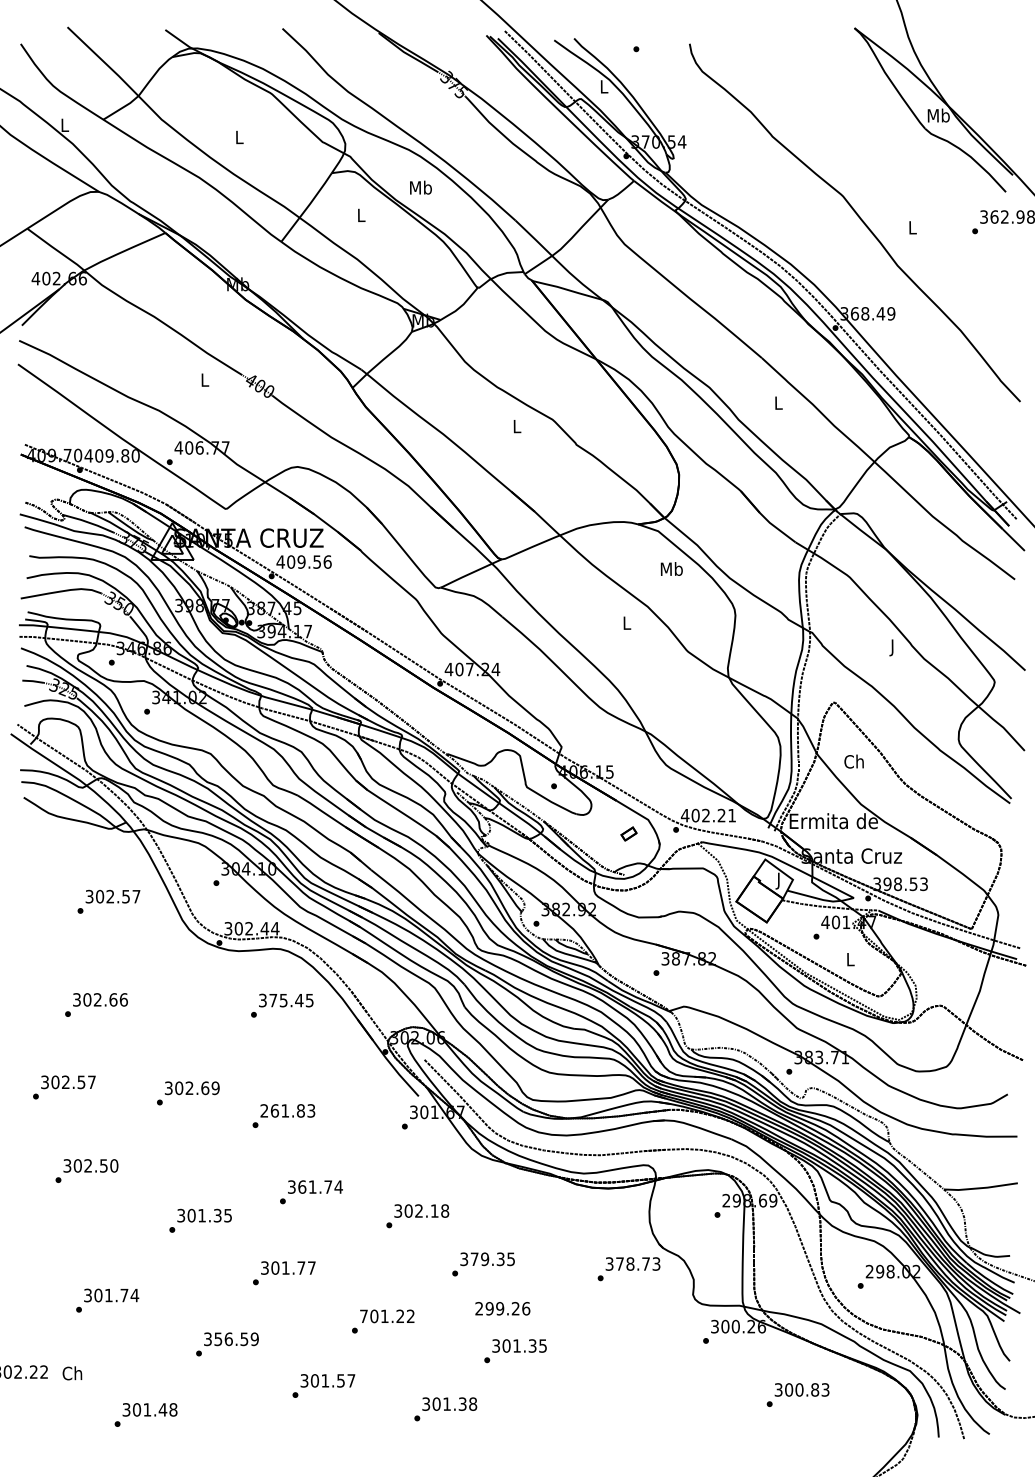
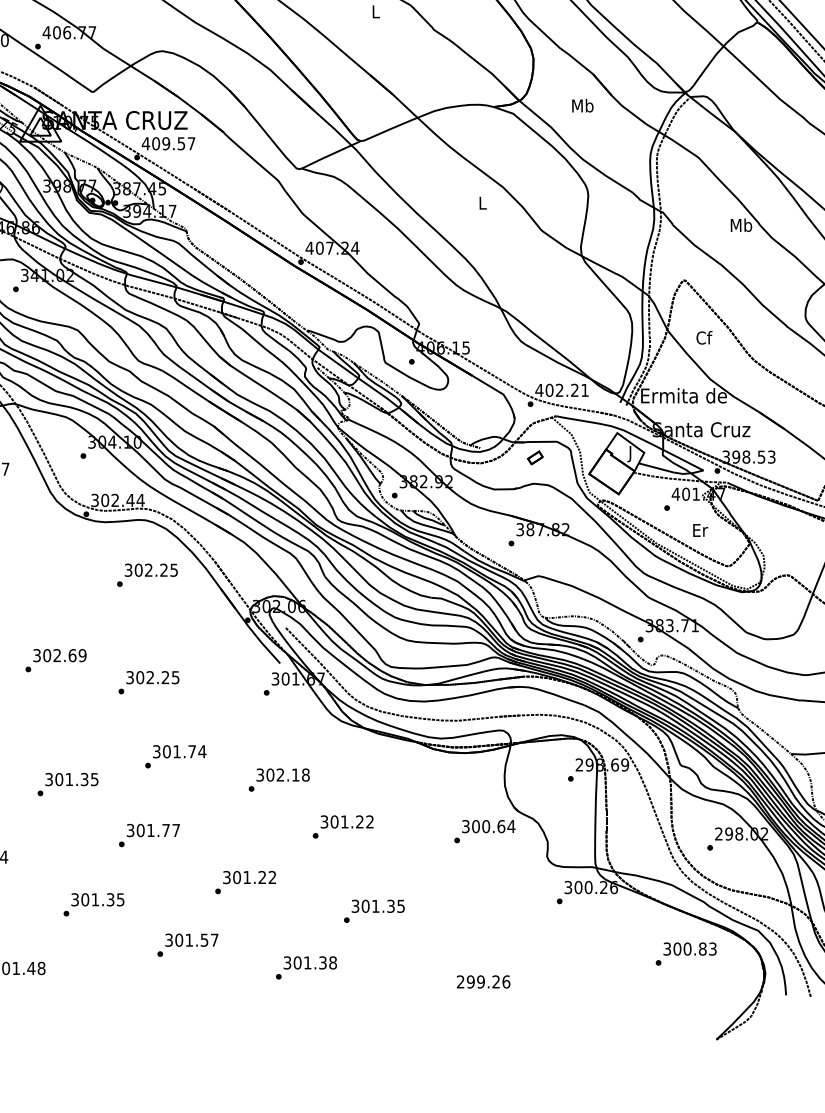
text: (327, 561) -> (191, 143), 409.56 -> 409.57
text: (671, 568) -> (582, 105), moved
text: (892, 647) -> (741, 226), J -> Mb
text: (853, 761) -> (703, 337), Ch -> Cf
part: (628, 833) -> (534, 457), moved
text: (850, 959) -> (700, 530), L -> Er
text: (286, 1000) -> (151, 570), 375.45 -> 302.25
text: (287, 1110) -> (152, 677), 261.83 -> 302.25
text: (302, 1186) -> (167, 751), 361.74 -> 301.74
text: (492, 1259) -> (351, 822), 379.35 -> 301.22
text: (638, 1263) -> (493, 826), 378.73 -> 300.64
text: (502, 1308) -> (483, 981), moved
text: (363, 1316) -> (226, 877), 701.22 -> 301.22
text: (236, 1339) -> (102, 900), 356.59 -> 301.35
text: (797, 1394) -> (685, 953), moved

